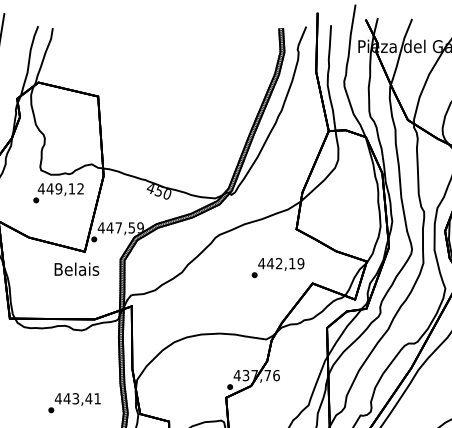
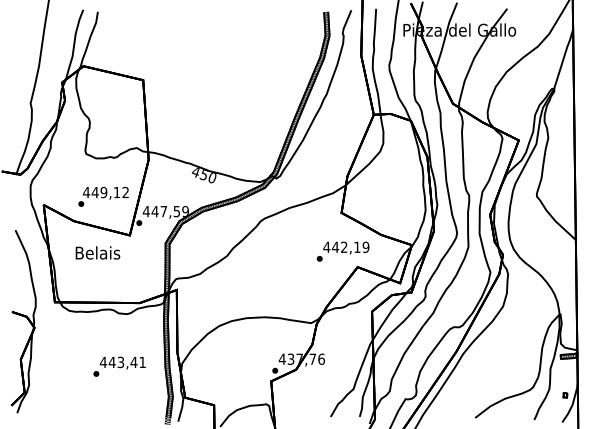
text: (58, 192) -> (103, 196), moved
text: (277, 267) -> (342, 251), moved
text: (76, 268) -> (97, 252), moved
text: (74, 402) -> (119, 366), moved

